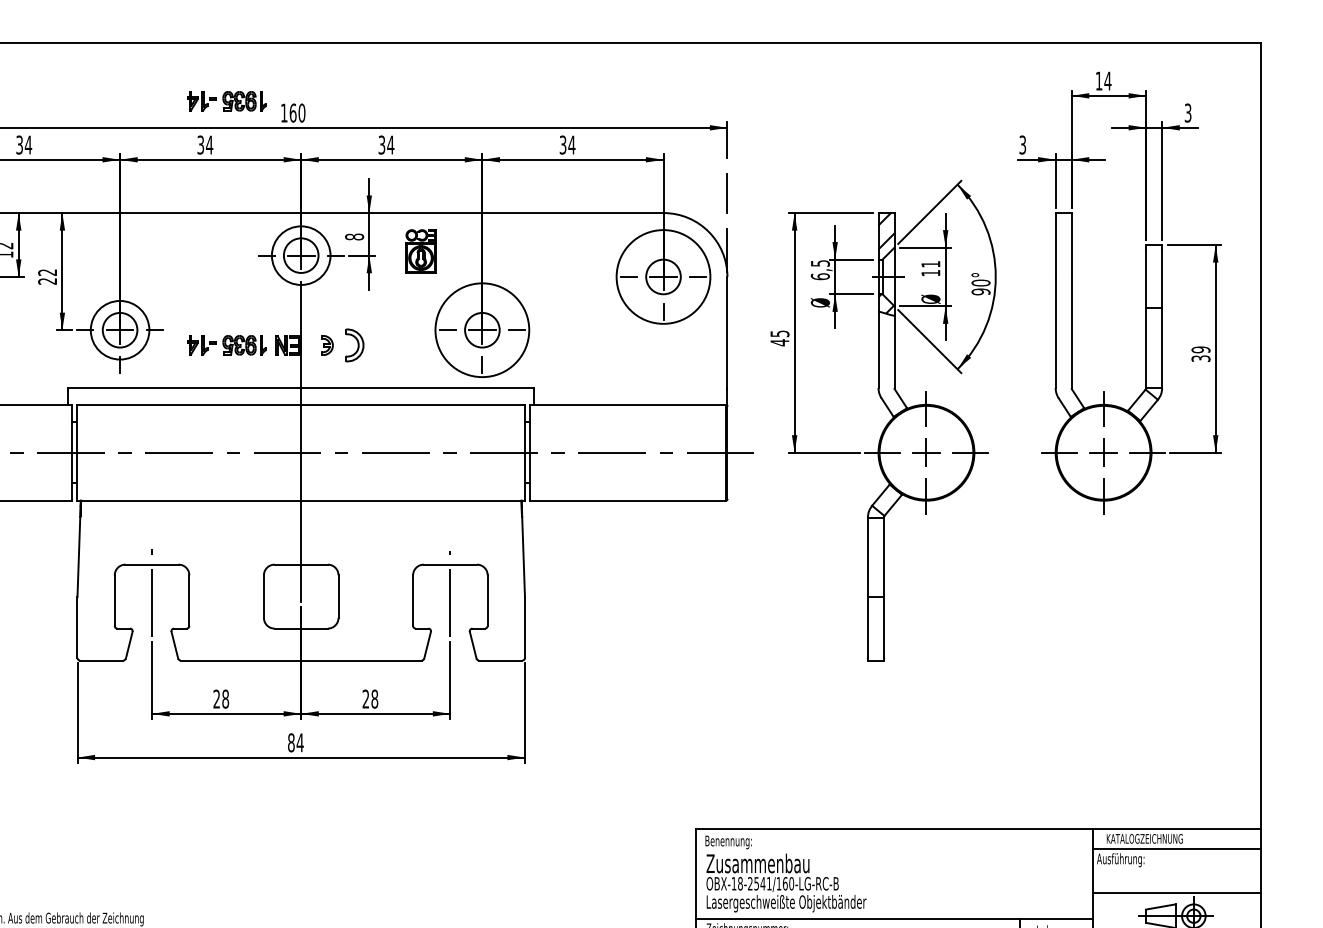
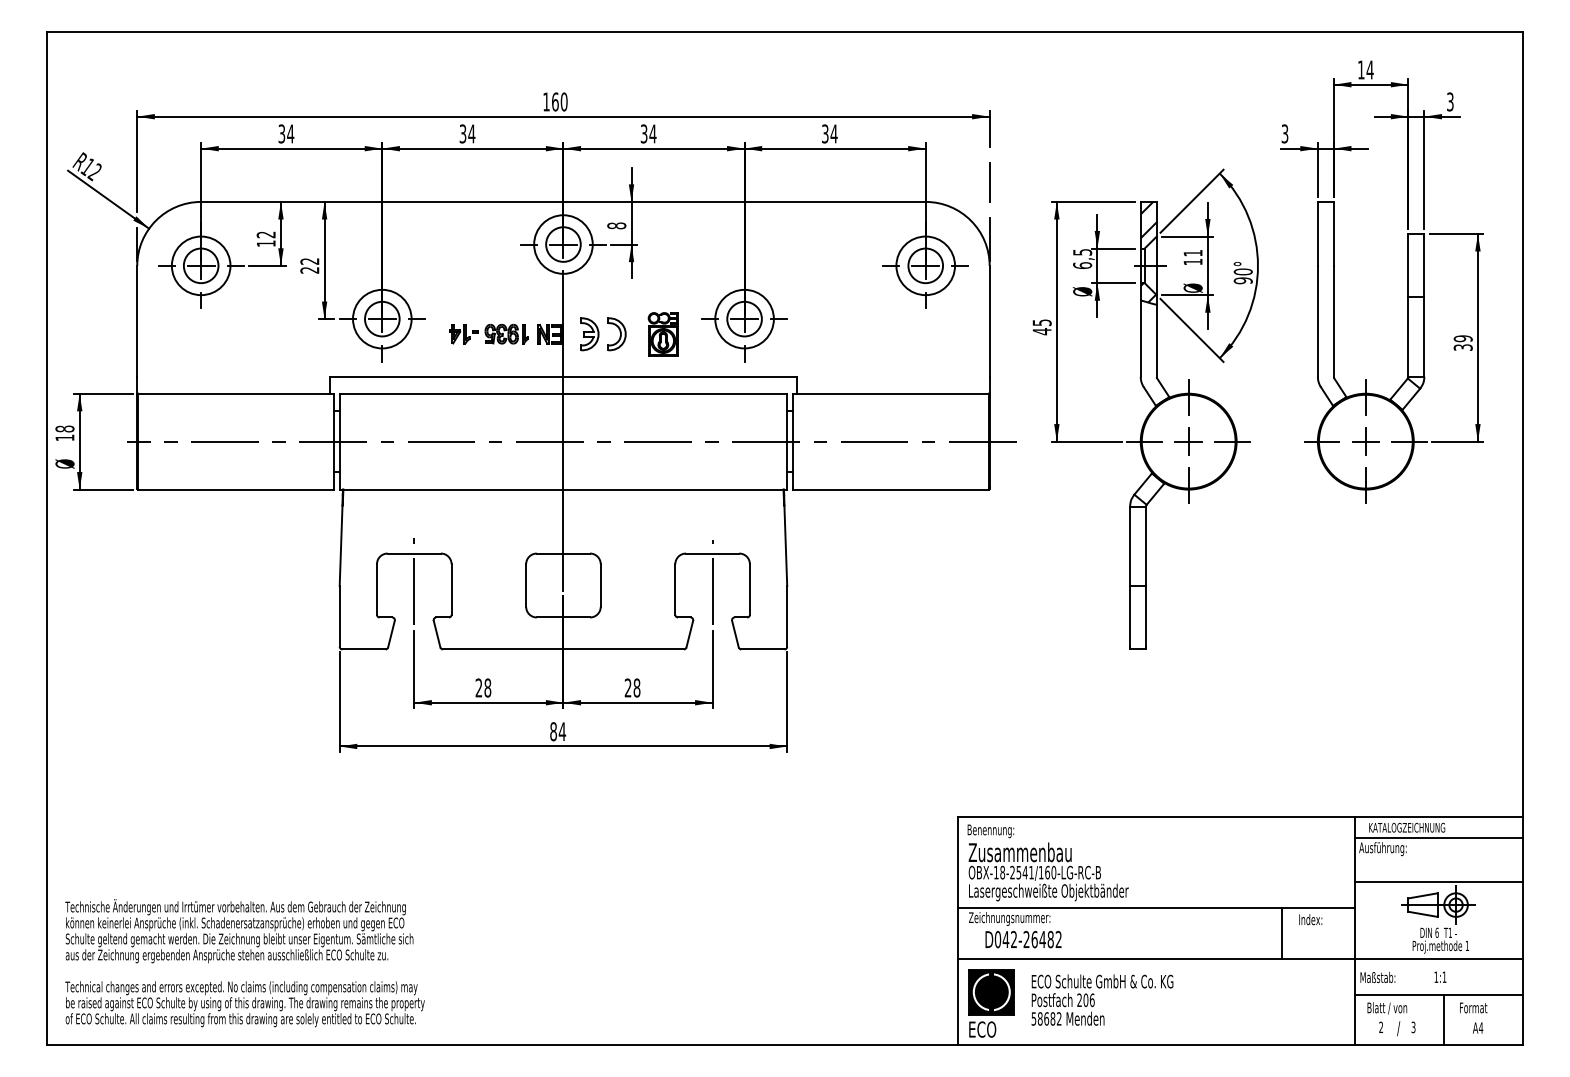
part: (226, 100) -> (488, 89), removed
part: (420, 251) -> (662, 334), moved
circle: (663, 276) -> (925, 265), size x0.62
circle: (482, 329) -> (744, 318), size x0.62
part: (327, 345) -> (589, 334), size x1.67

